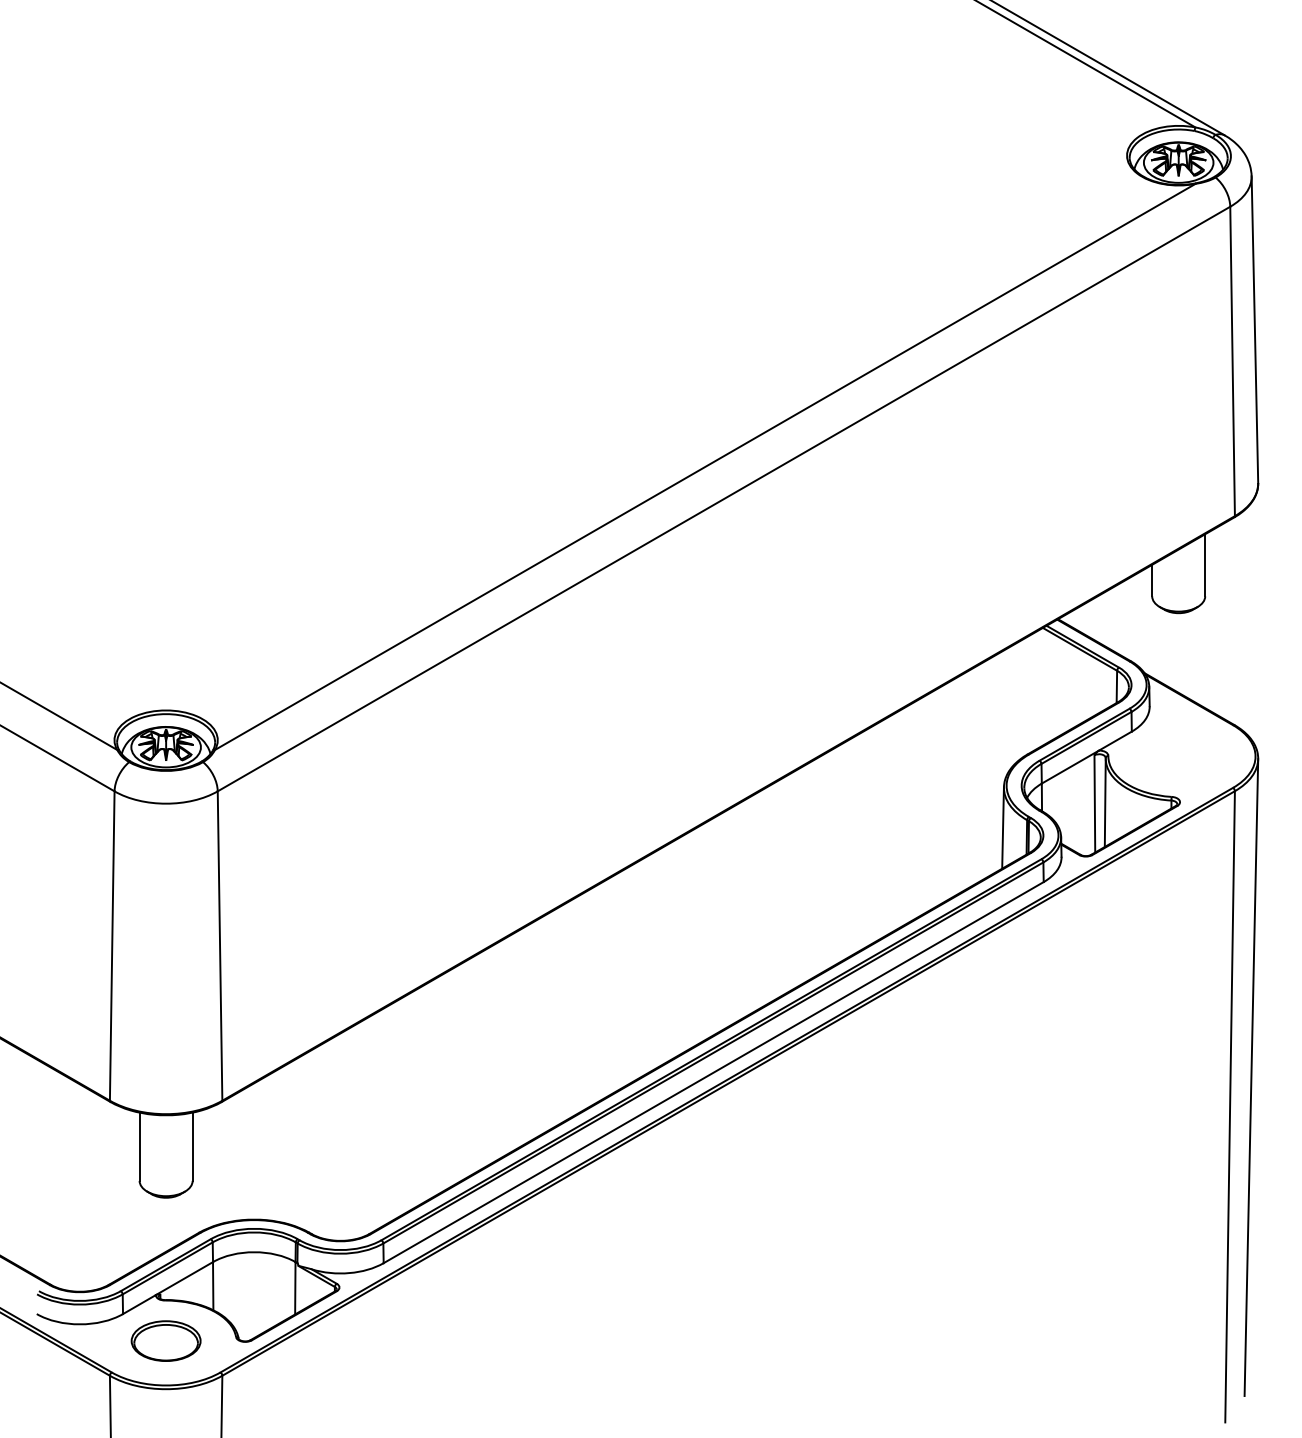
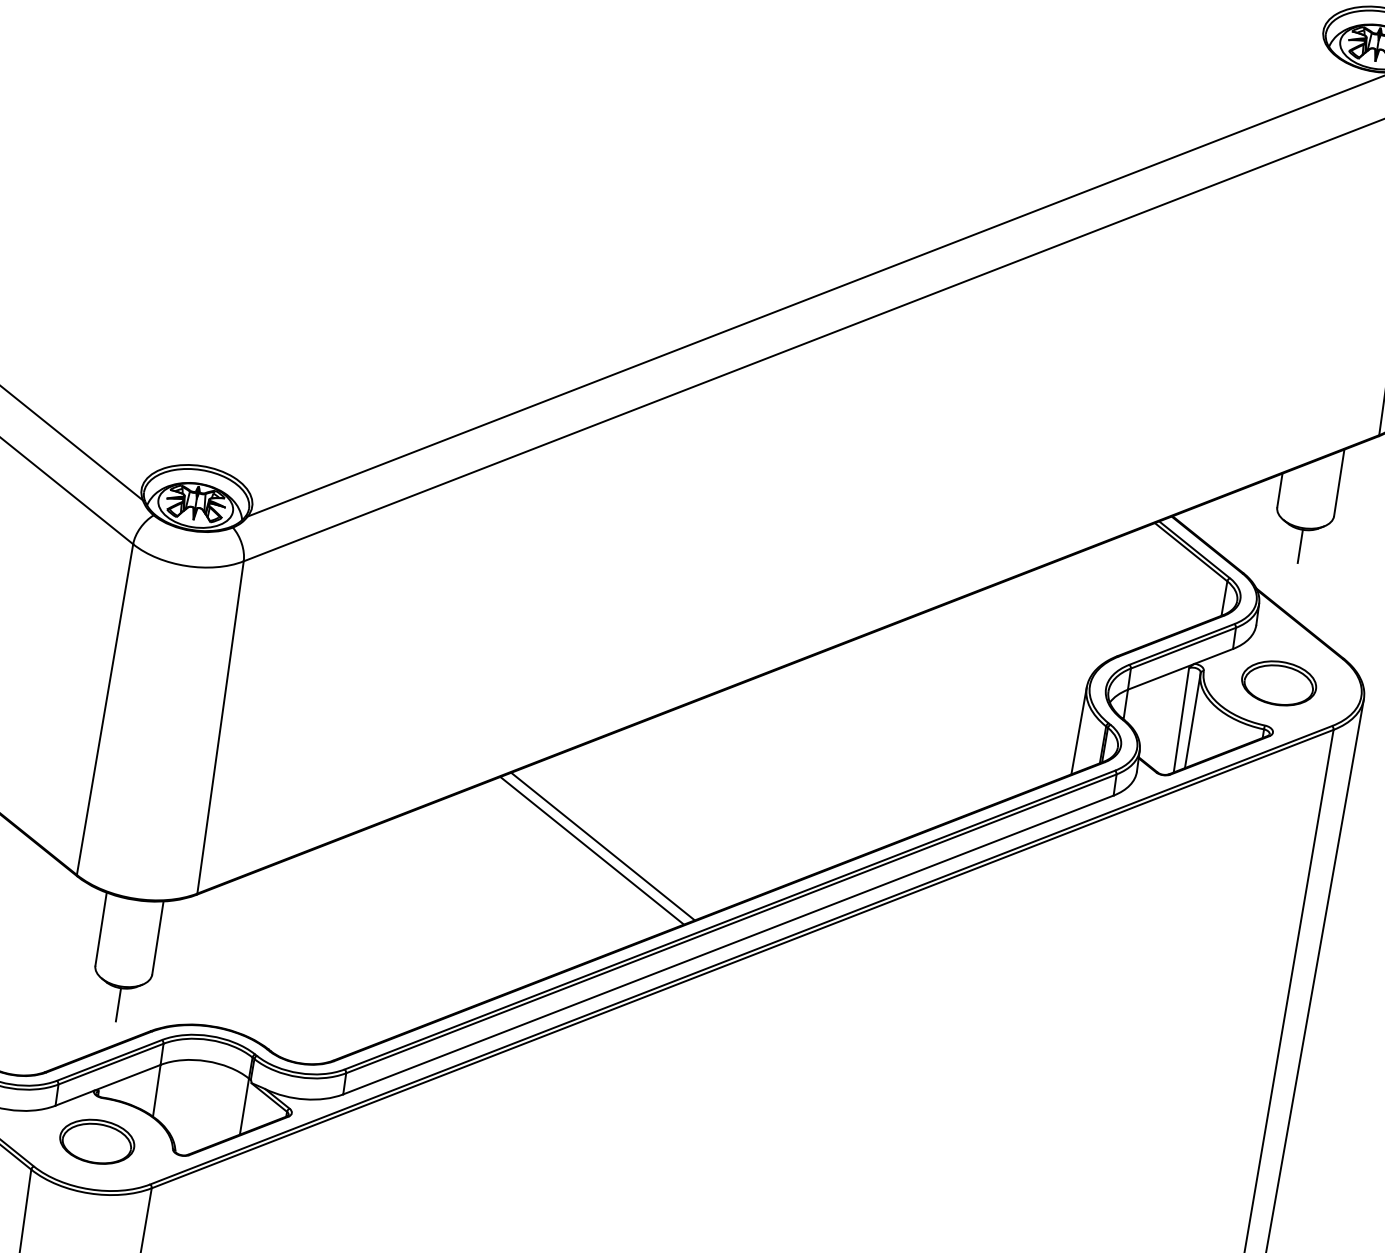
line: (1178, 628) -> (1300, 546), added
part: (1178, 756) -> (1278, 683), added
line: (585, 1000) -> (603, 846), added
line: (576, 1005) -> (592, 850), added
line: (166, 1212) -> (118, 1004), added

